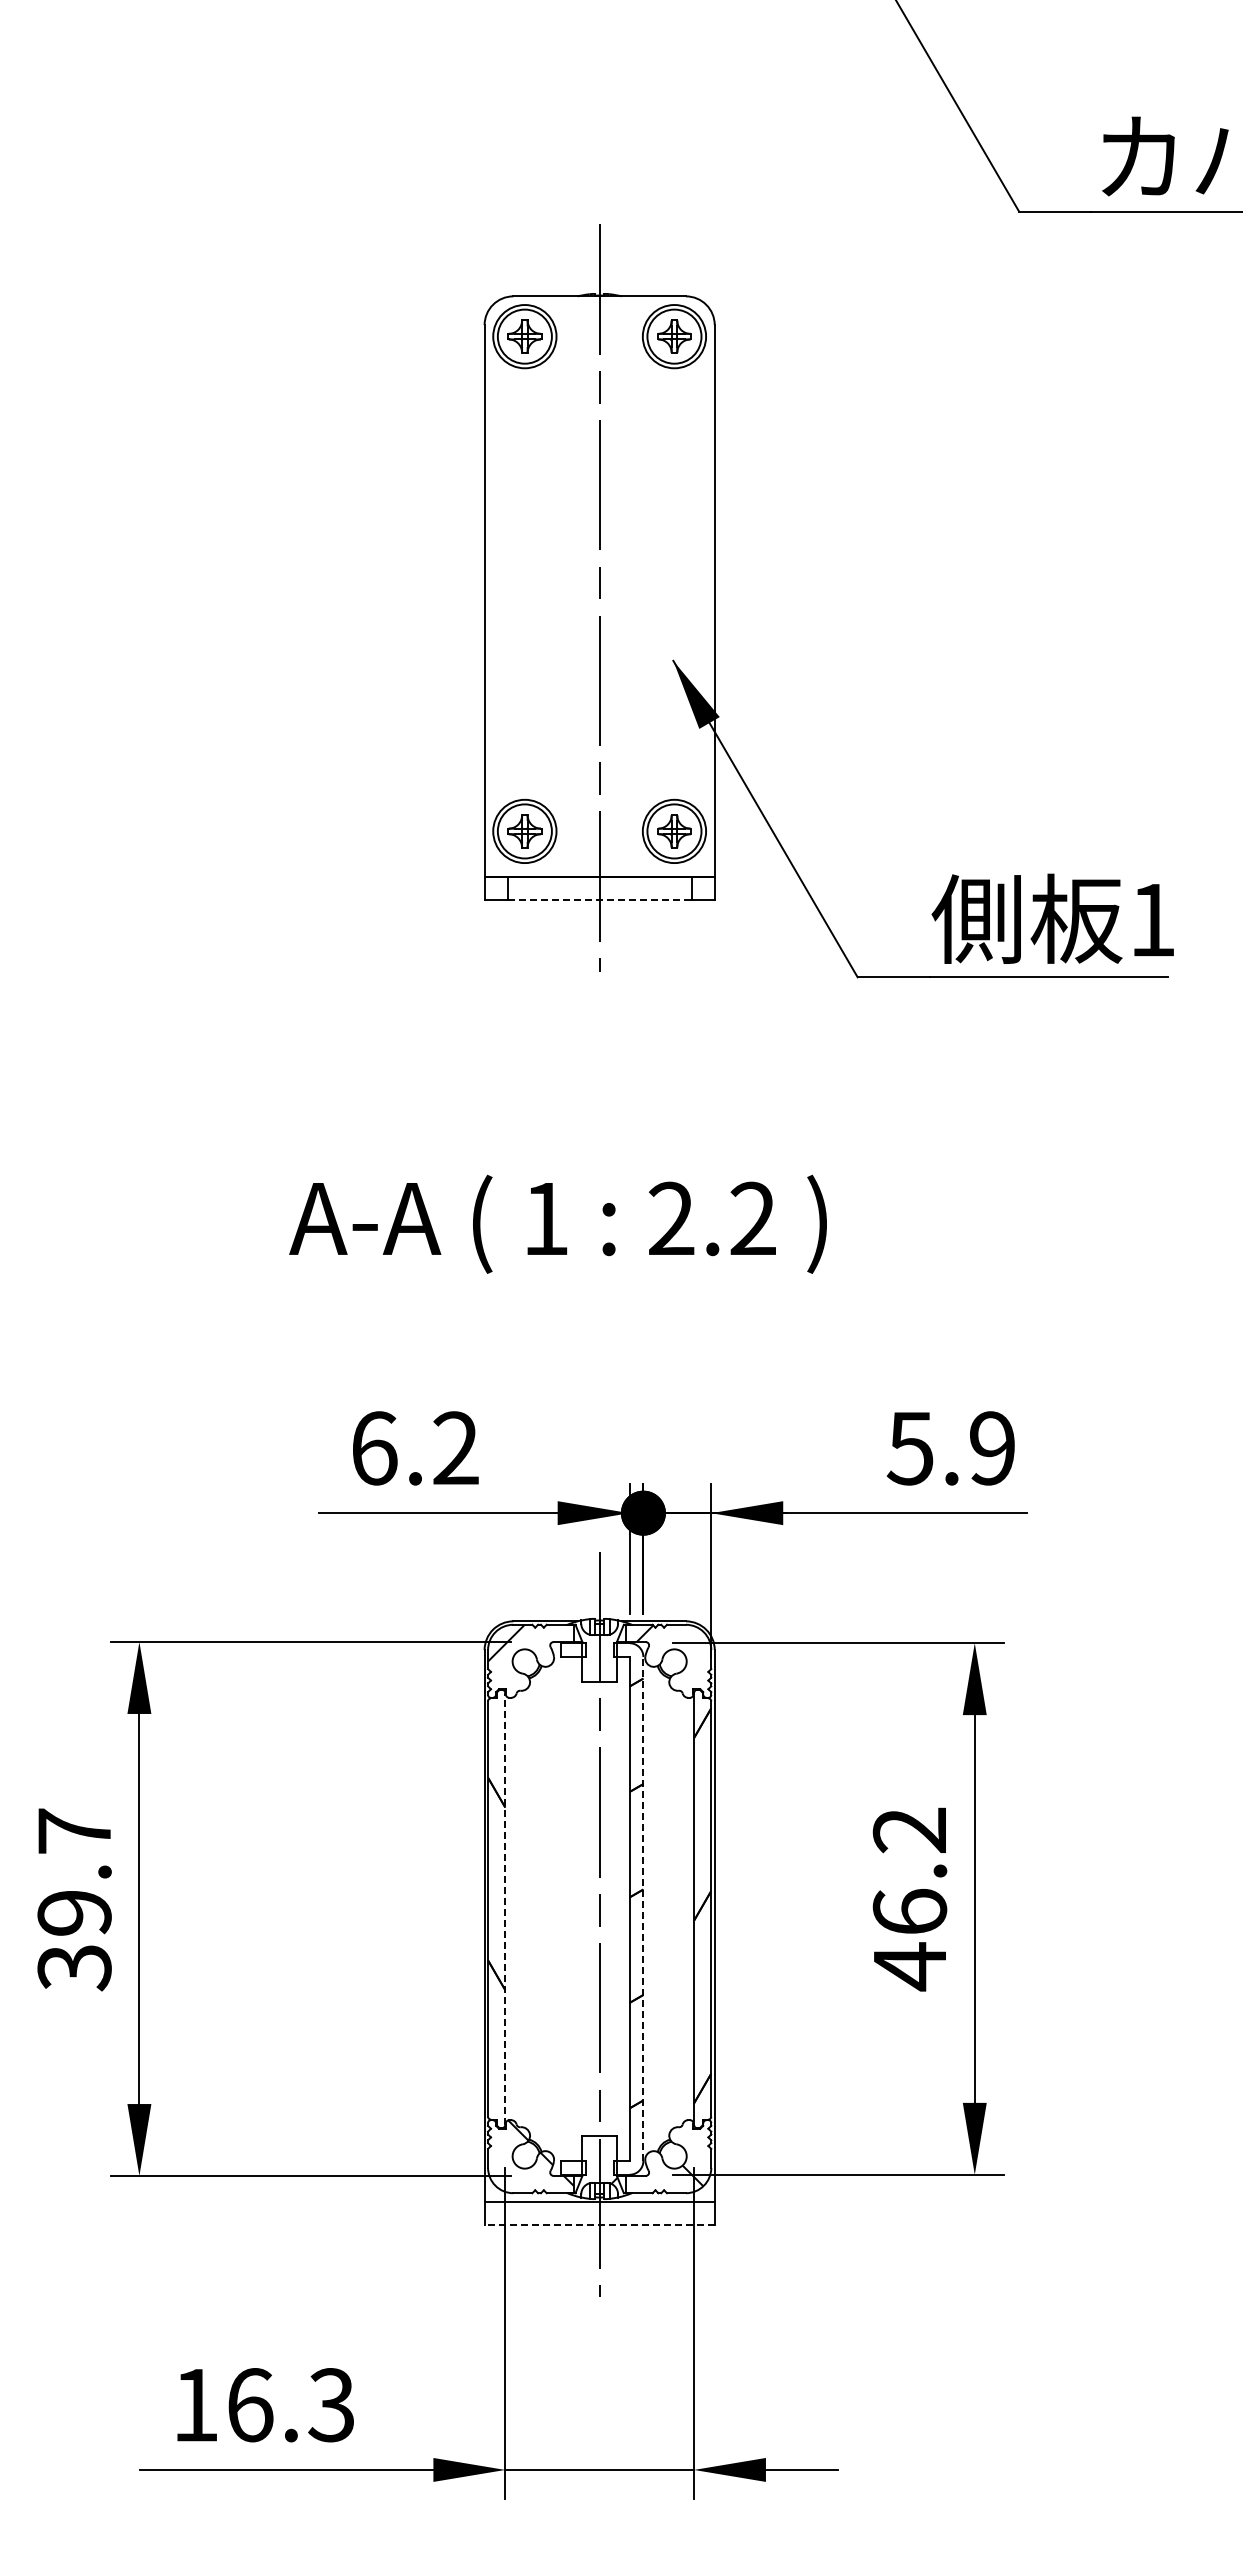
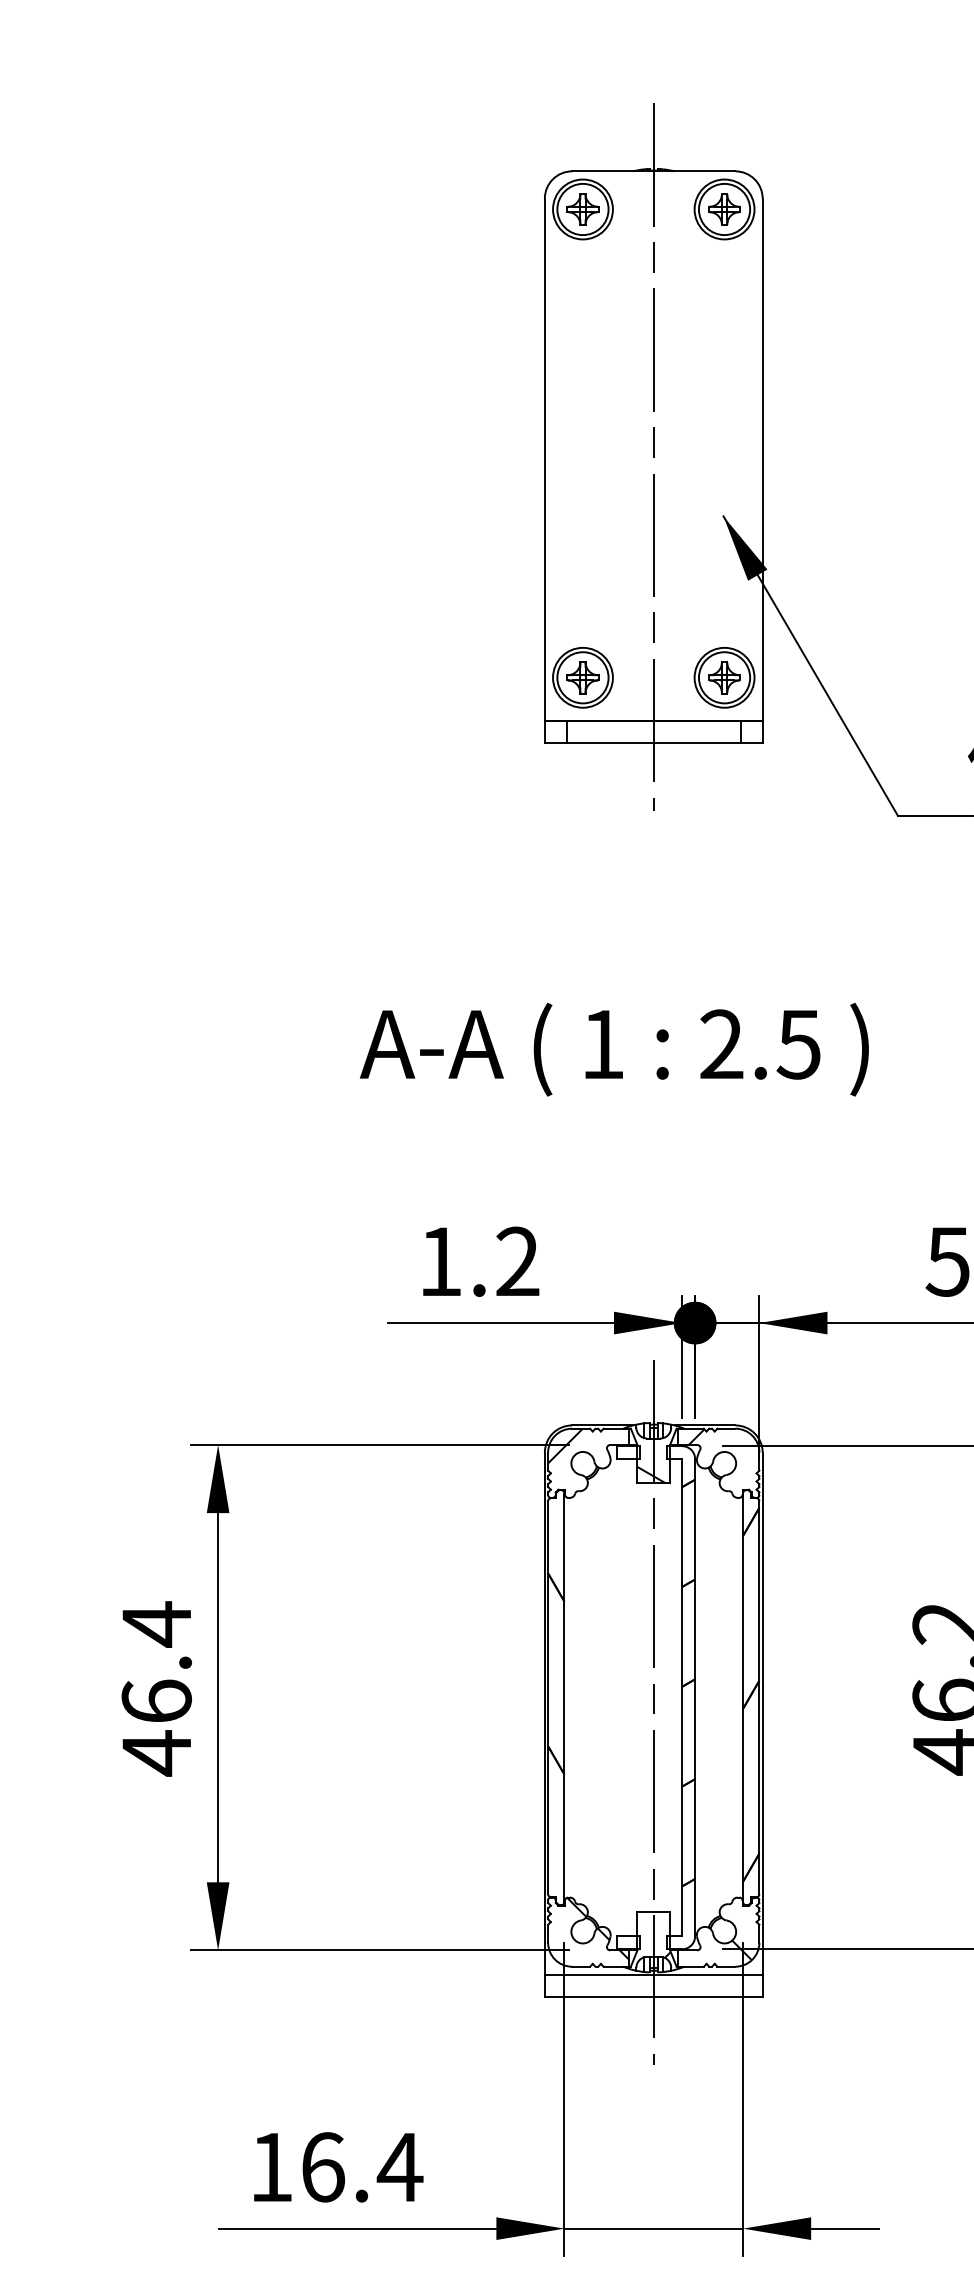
line: (600, 900) -> (654, 743), dashed -> solid
text: (752, 1218) -> (798, 1044), 2.2 -> 2.5
text: (375, 1448) -> (441, 1261), 6.2 -> 1.2
hatch: (597, 1673) -> (651, 1474), added
text: (74, 1899) -> (156, 1688), 39.7 -> 46.4
line: (505, 1909) -> (564, 1698), dashed -> solid
line: (643, 1909) -> (695, 1698), dashed -> solid
line: (599, 2225) -> (653, 1997), dashed -> solid
text: (331, 2405) -> (399, 2167), 16.3 -> 16.4

